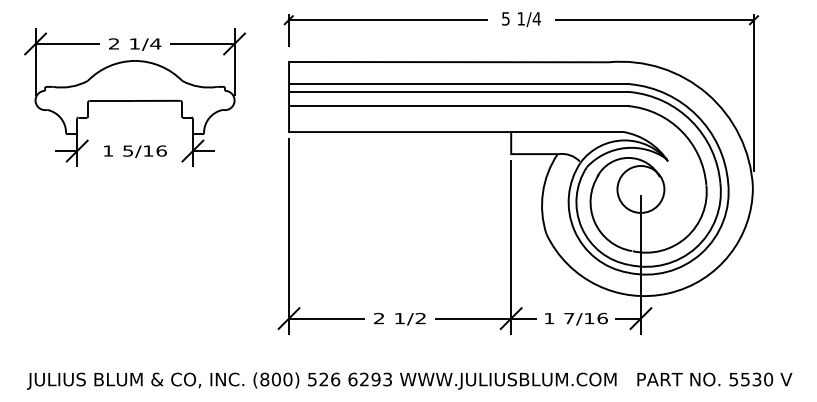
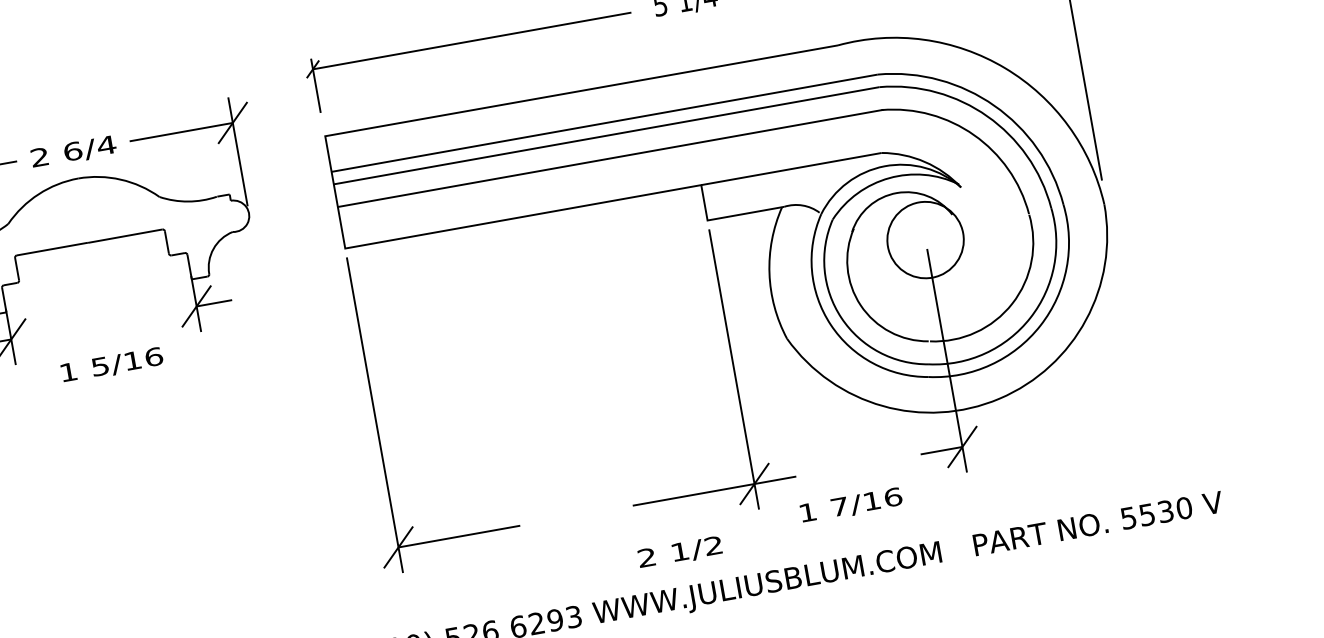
text: (134, 43) -> (72, 150), 1/4 -> 6/4
text: (135, 151) -> (112, 365), moved
text: (399, 318) -> (679, 551), moved
text: (576, 318) -> (851, 504), moved

